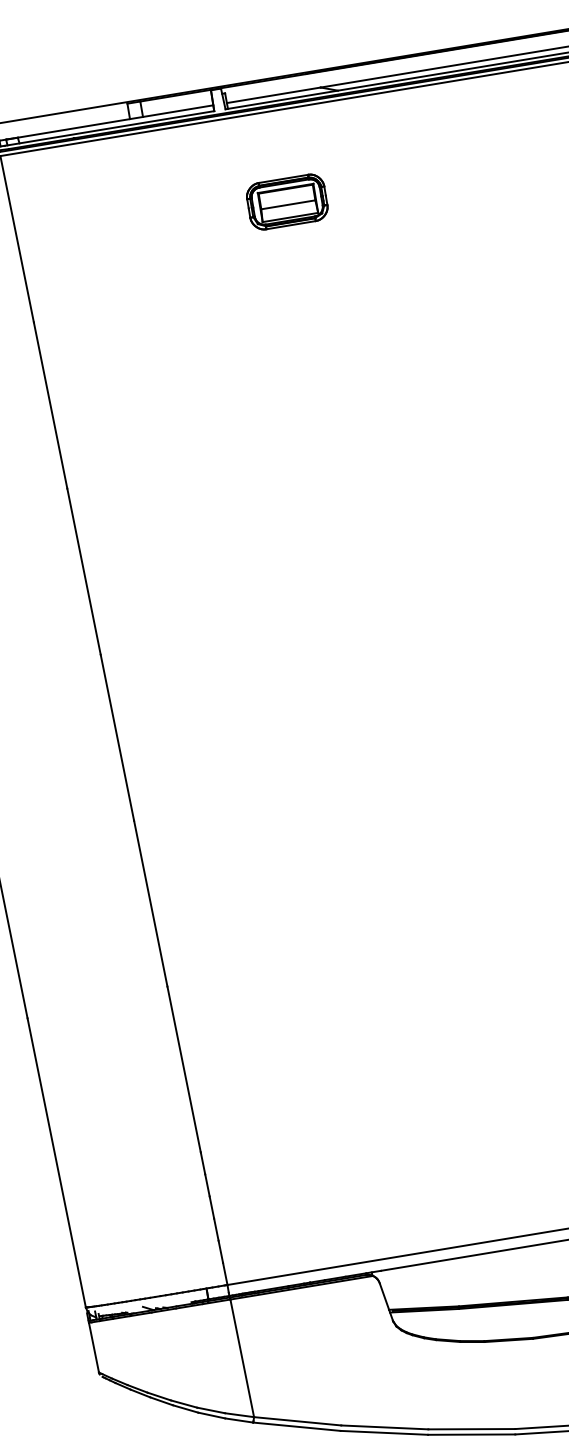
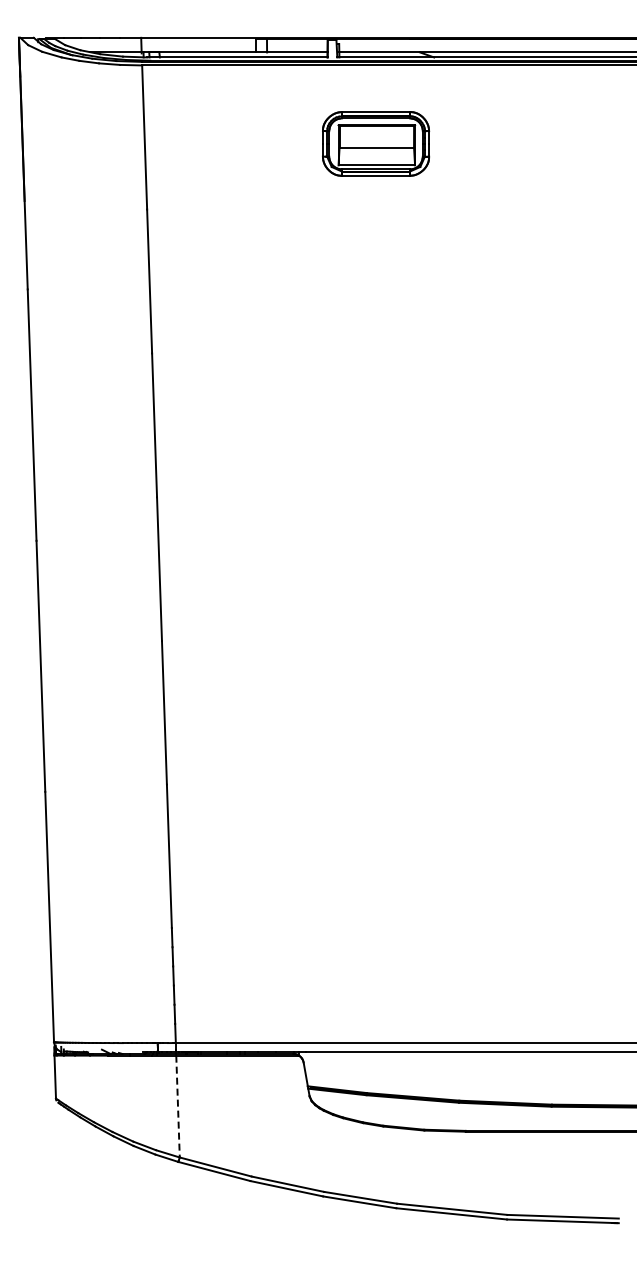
part: (287, 201) -> (376, 143), size x1.6
line: (242, 1358) -> (178, 1106), solid -> dashed

